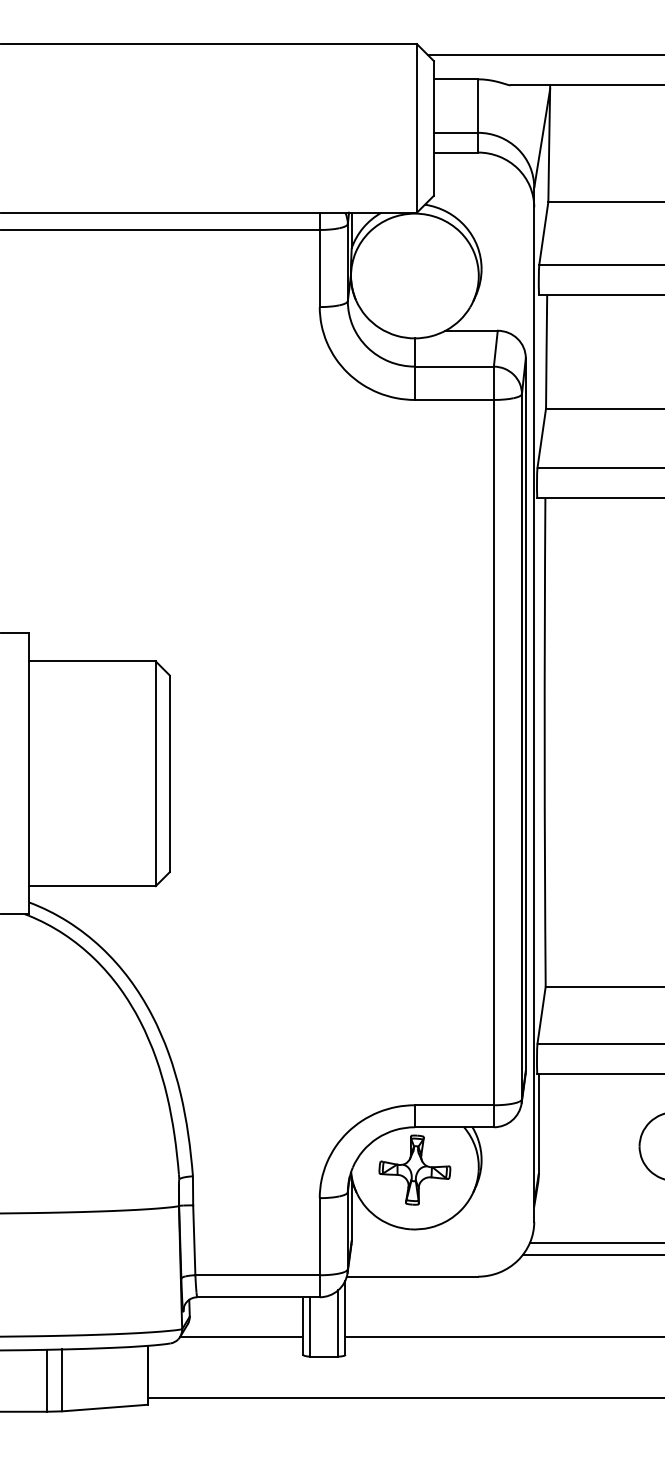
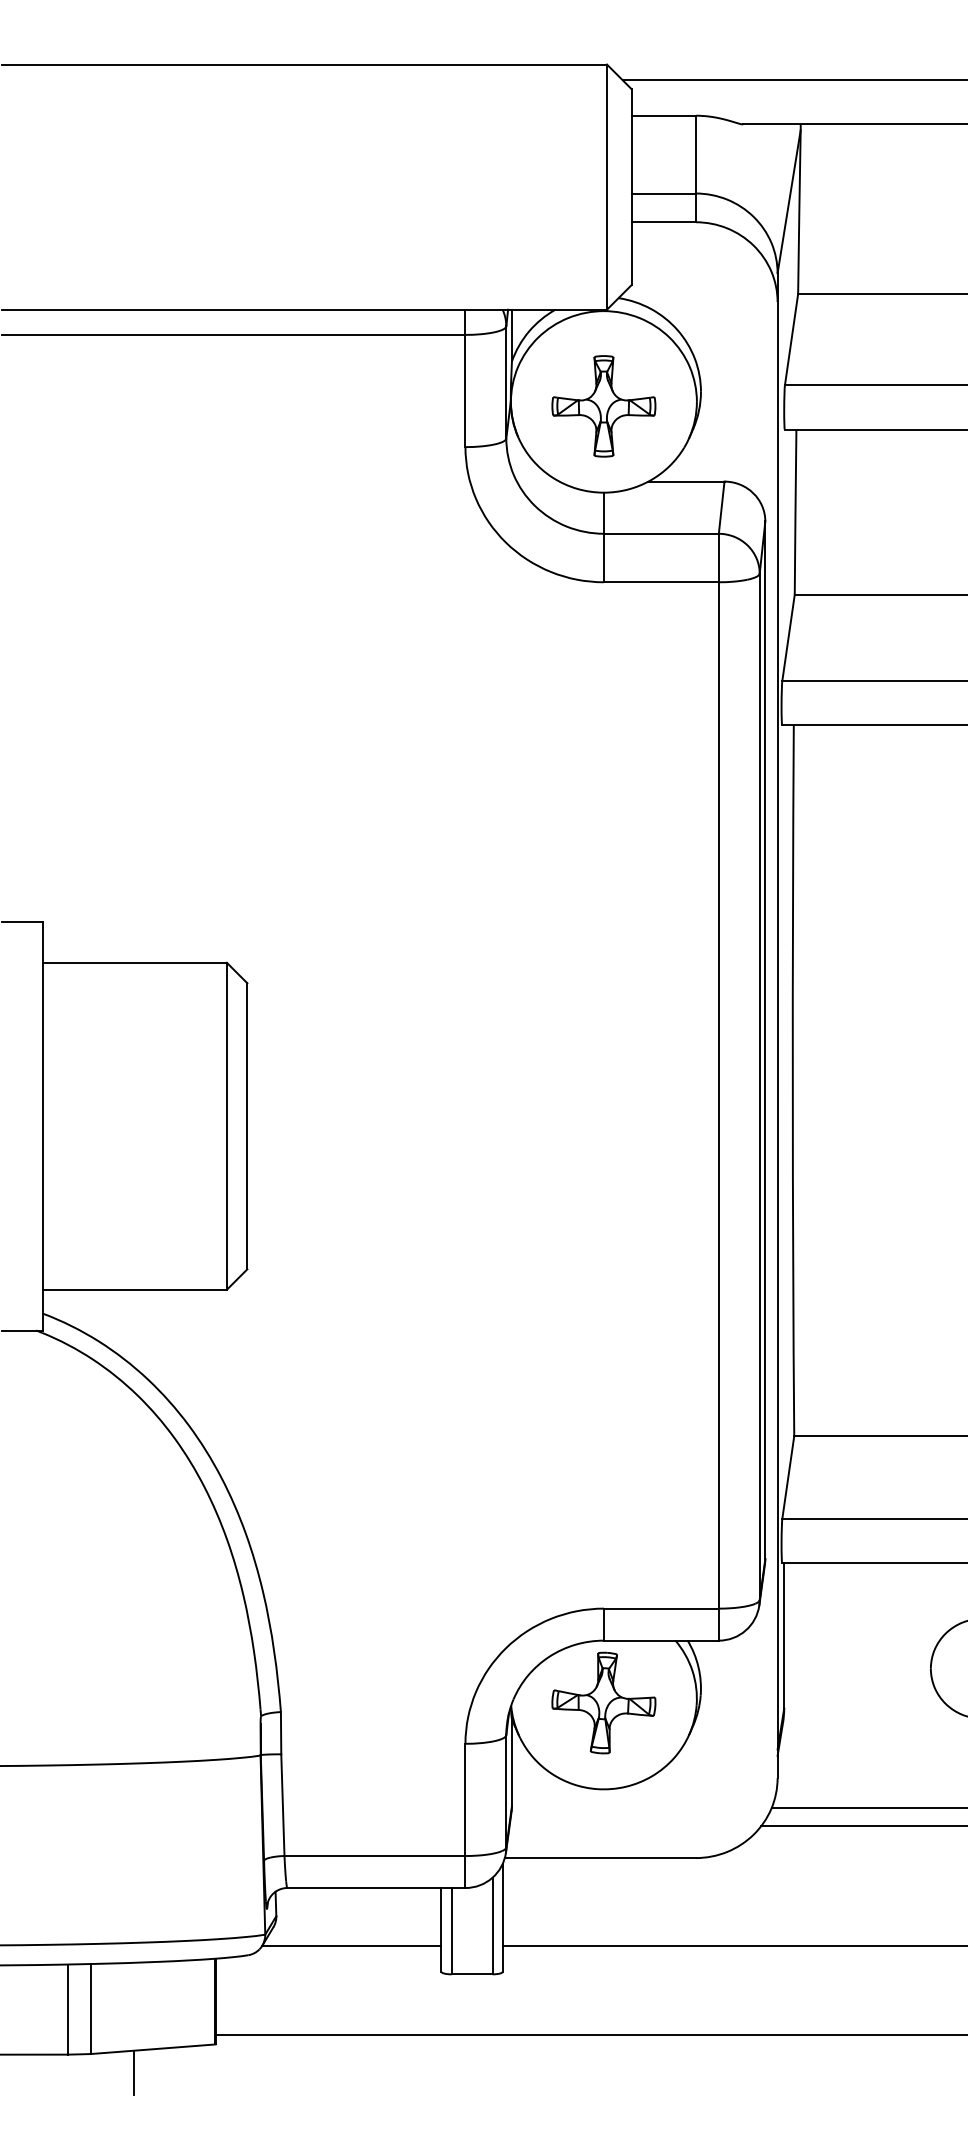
part: (414, 278) -> (603, 405), added
line: (91, 1424) -> (133, 2073), added

